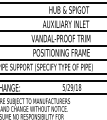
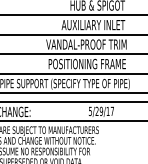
text: (80, 87) -> (112, 111), 5/29/18 -> 5/29/17

